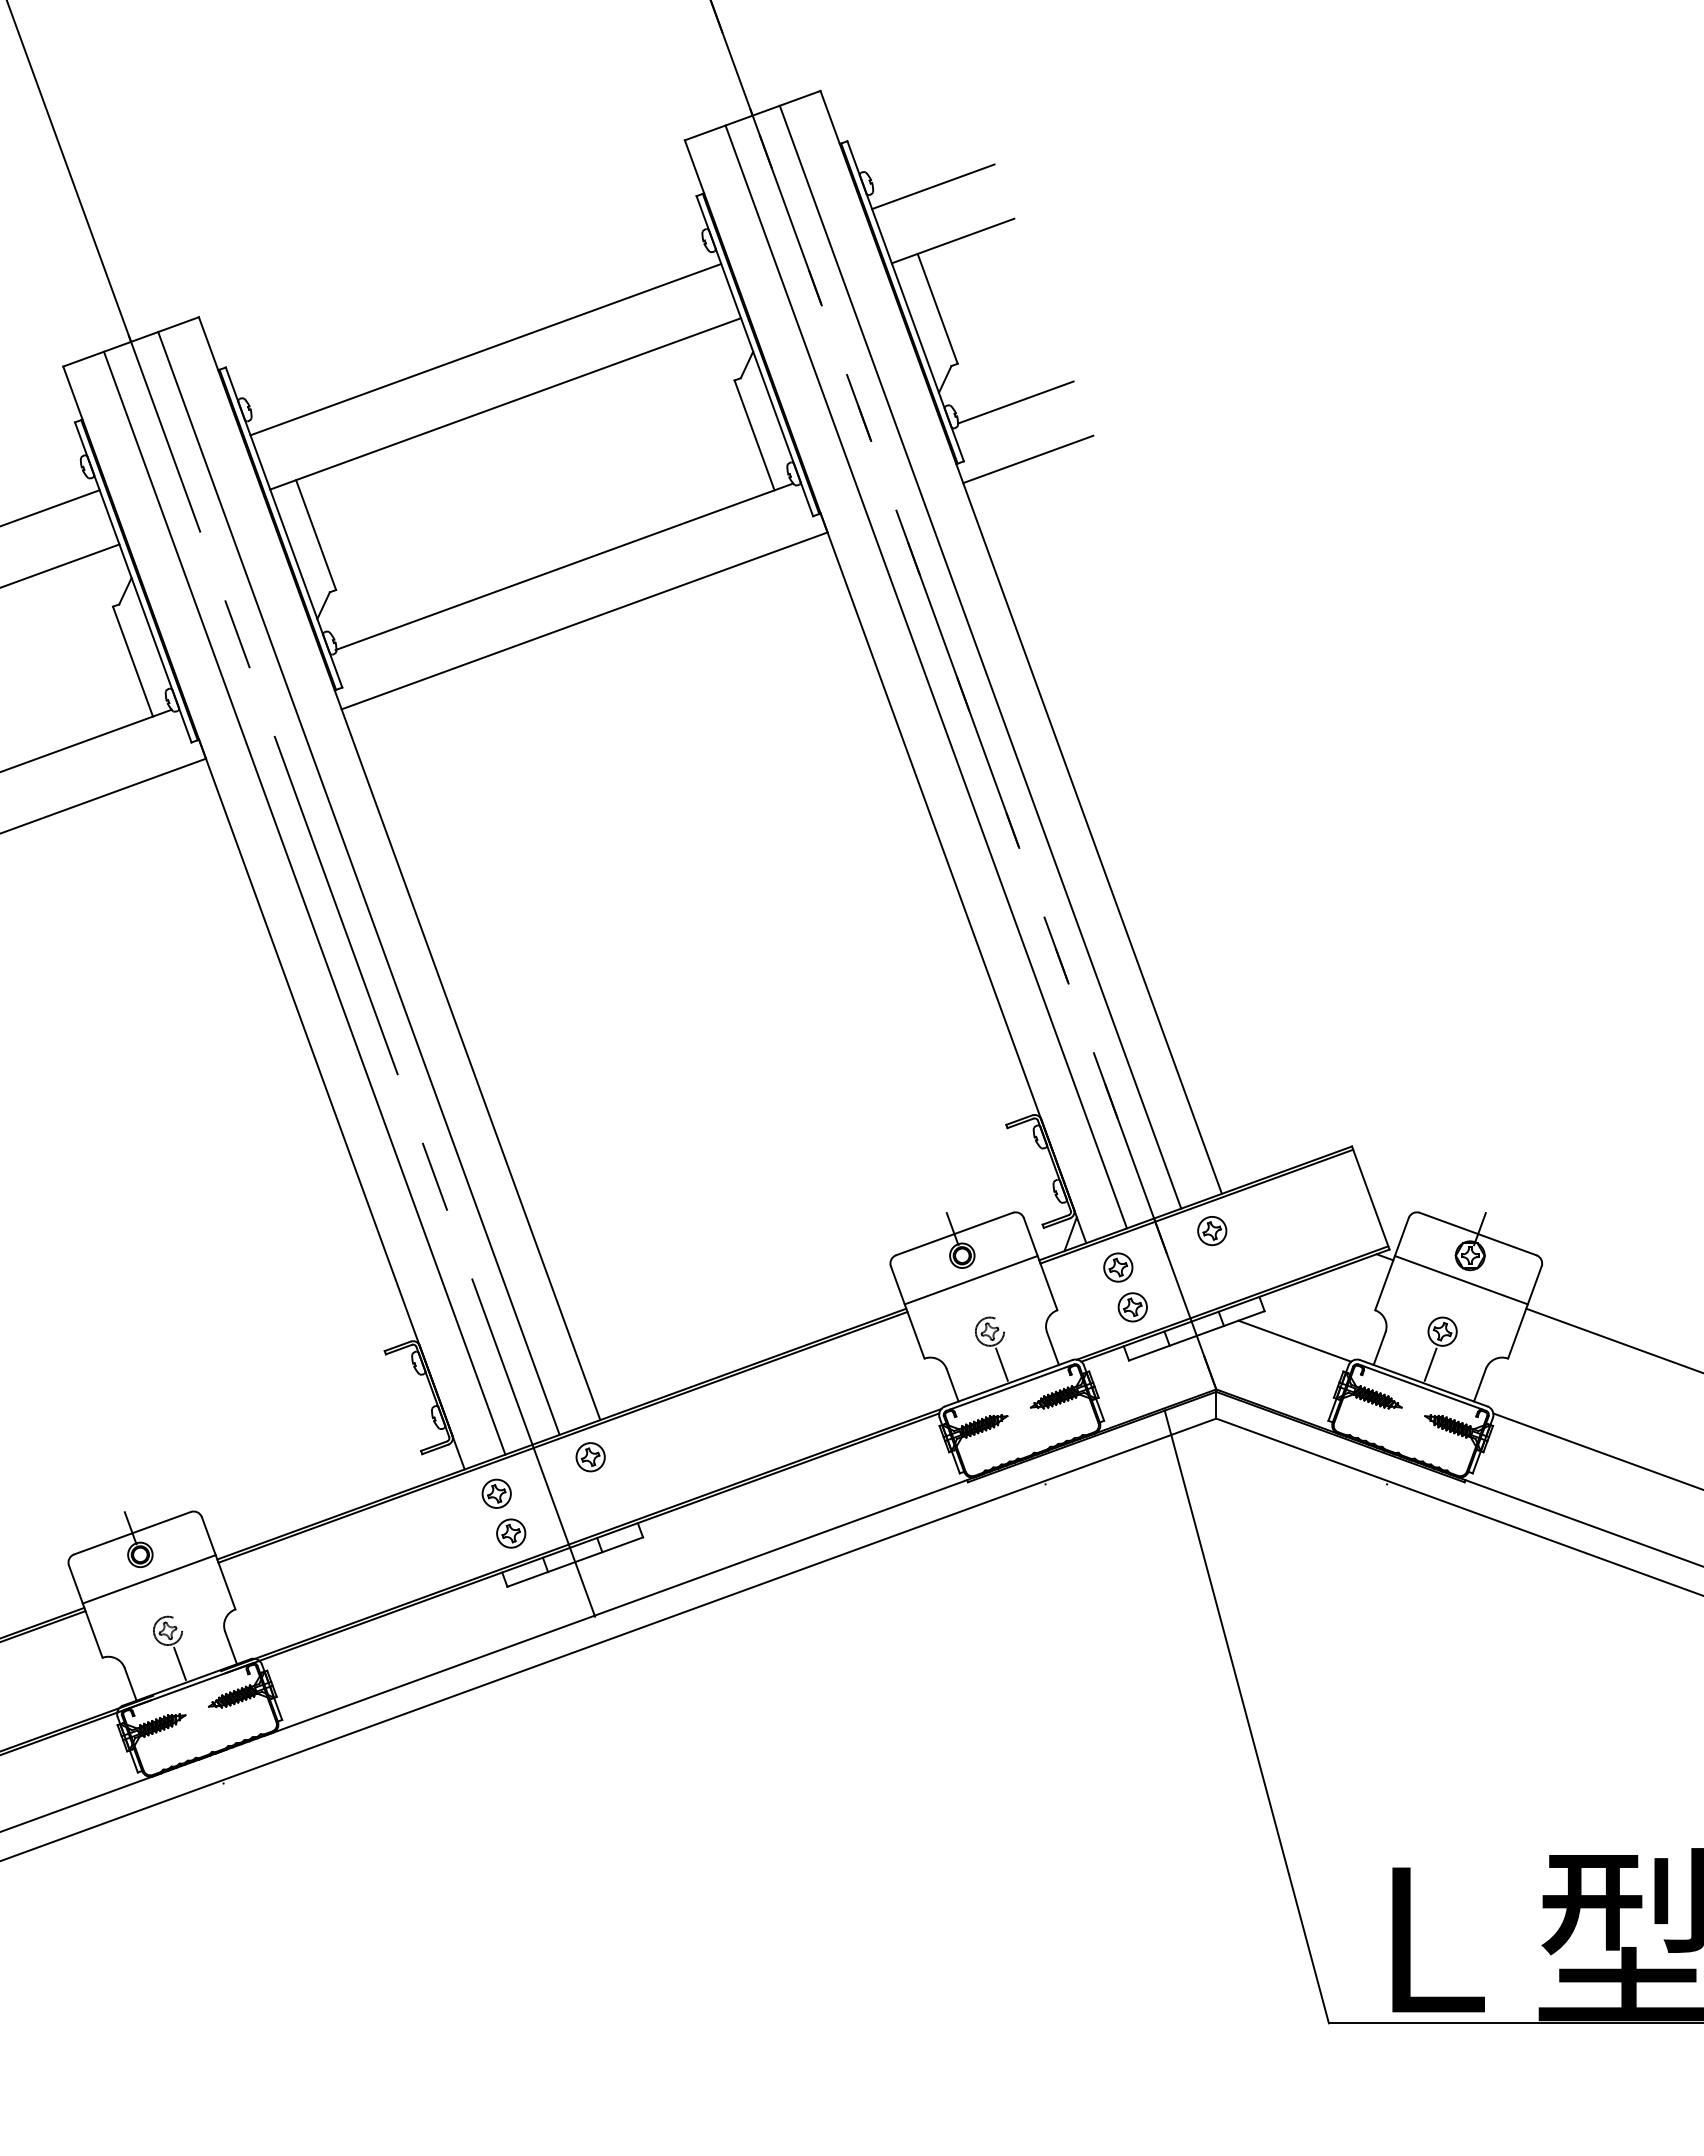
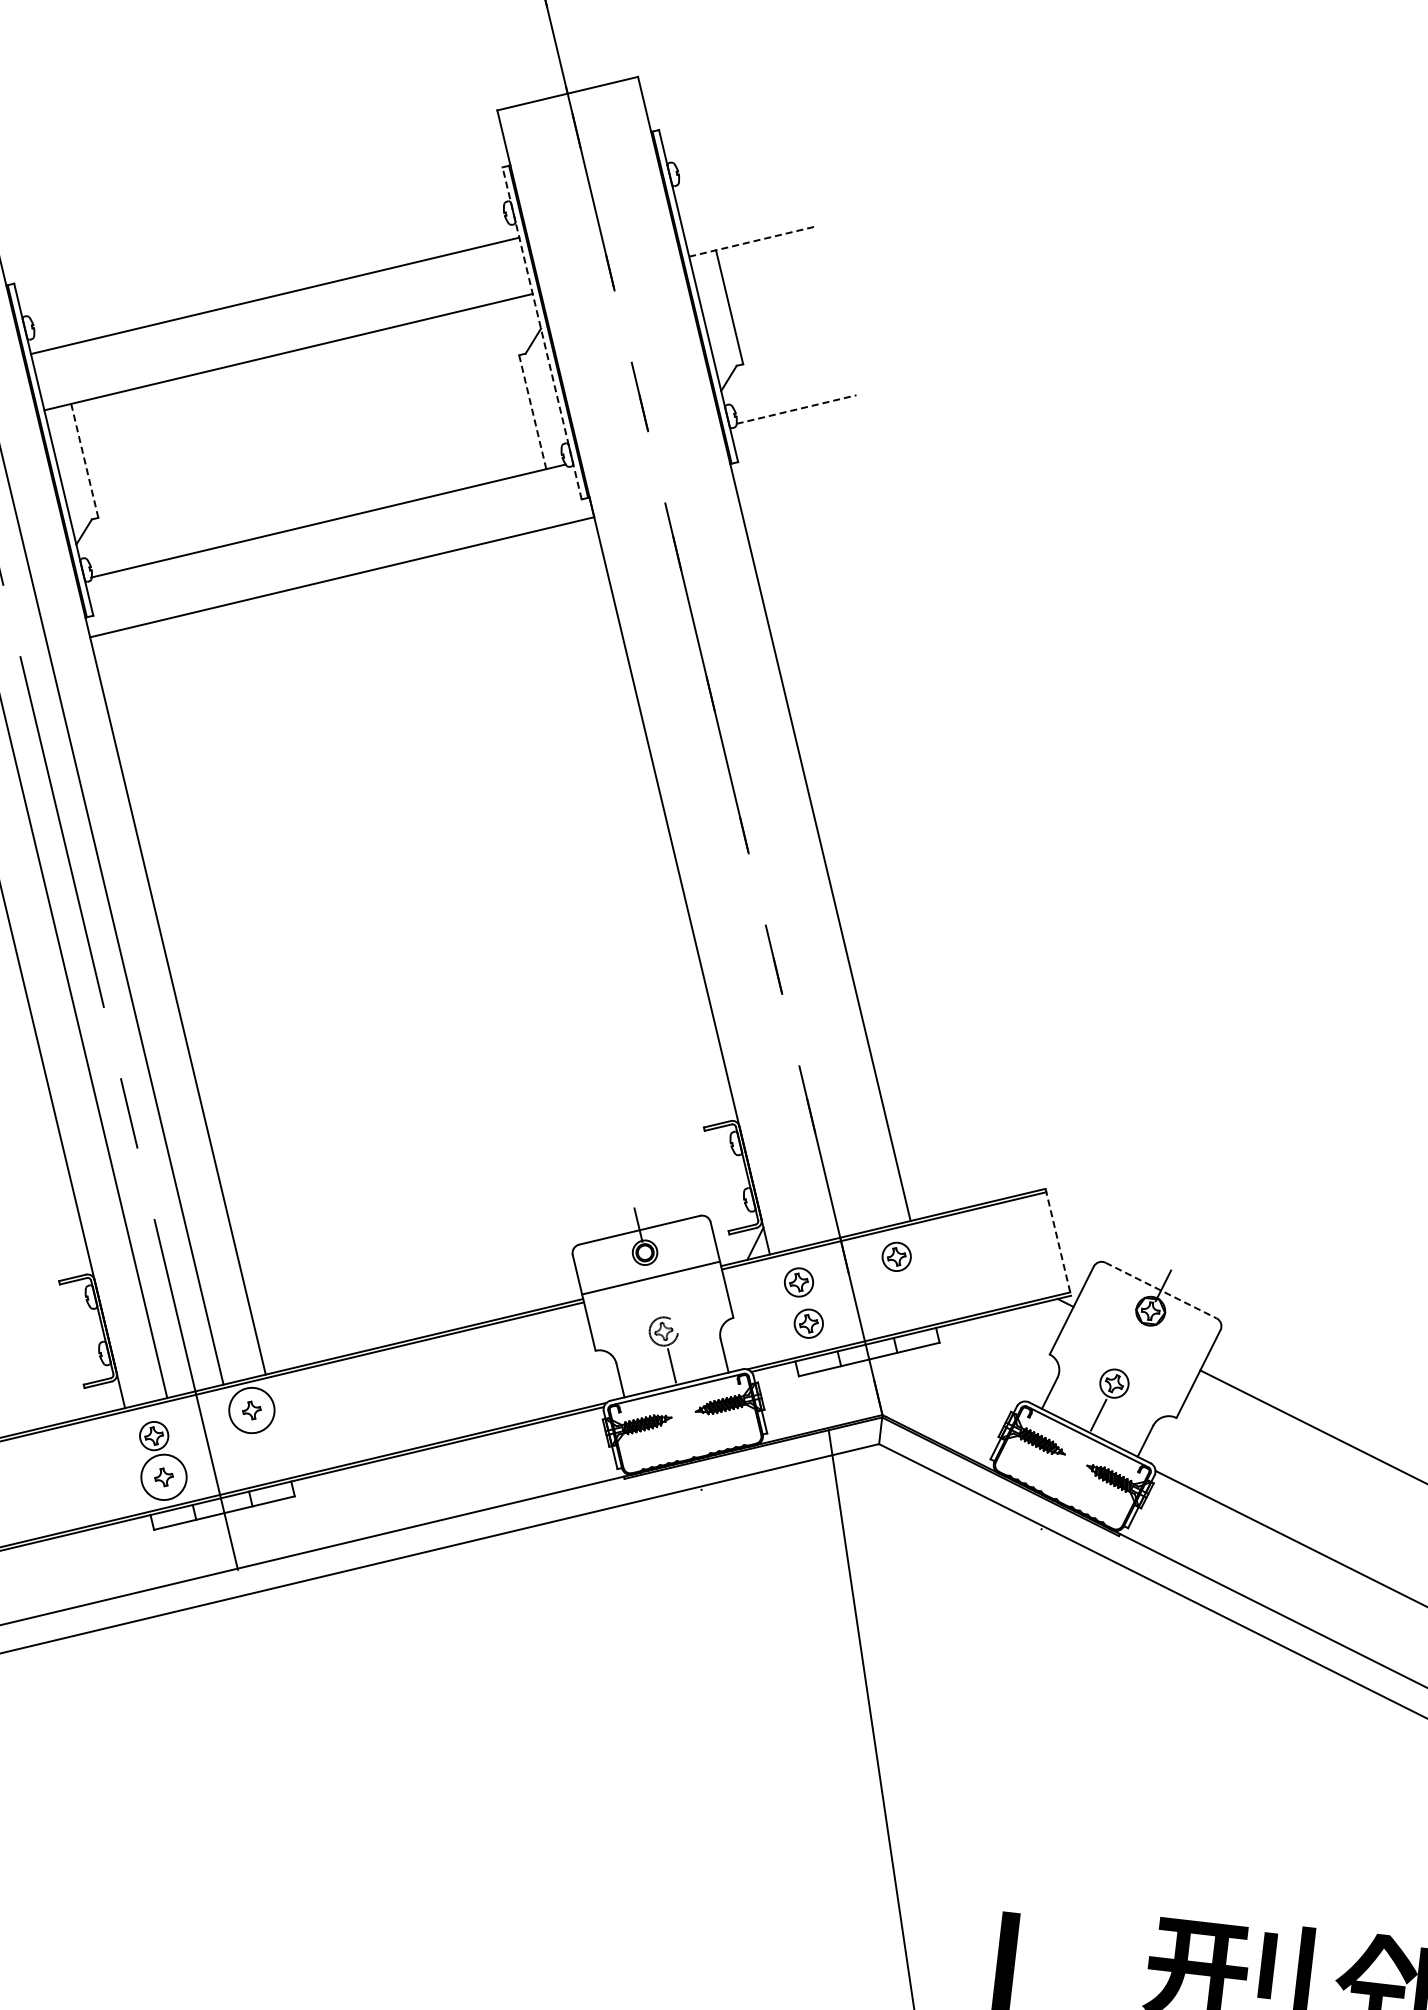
line: (933, 186) -> (739, 185), removed
line: (953, 240) -> (753, 241), solid -> dashed
line: (754, 355) -> (541, 332), solid -> dashed
line: (1016, 402) -> (797, 409), solid -> dashed
line: (754, 435) -> (532, 412), solid -> dashed
line: (1028, 459) -> (802, 467), removed
line: (316, 535) -> (85, 461), solid -> dashed
line: (980, 656) -> (732, 658), removed
line: (925, 676) -> (675, 671), removed
line: (1370, 1198) -> (1057, 1242), solid -> dashed
line: (1478, 1234) -> (1161, 1291), solid -> dashed
line: (1460, 1279) -> (1138, 1333), removed
line: (1294, 1340) -> (965, 1375), removed
circle: (590, 1457) -> (251, 1410), size x1.6
circle: (511, 1533) -> (164, 1477), size x1.6

